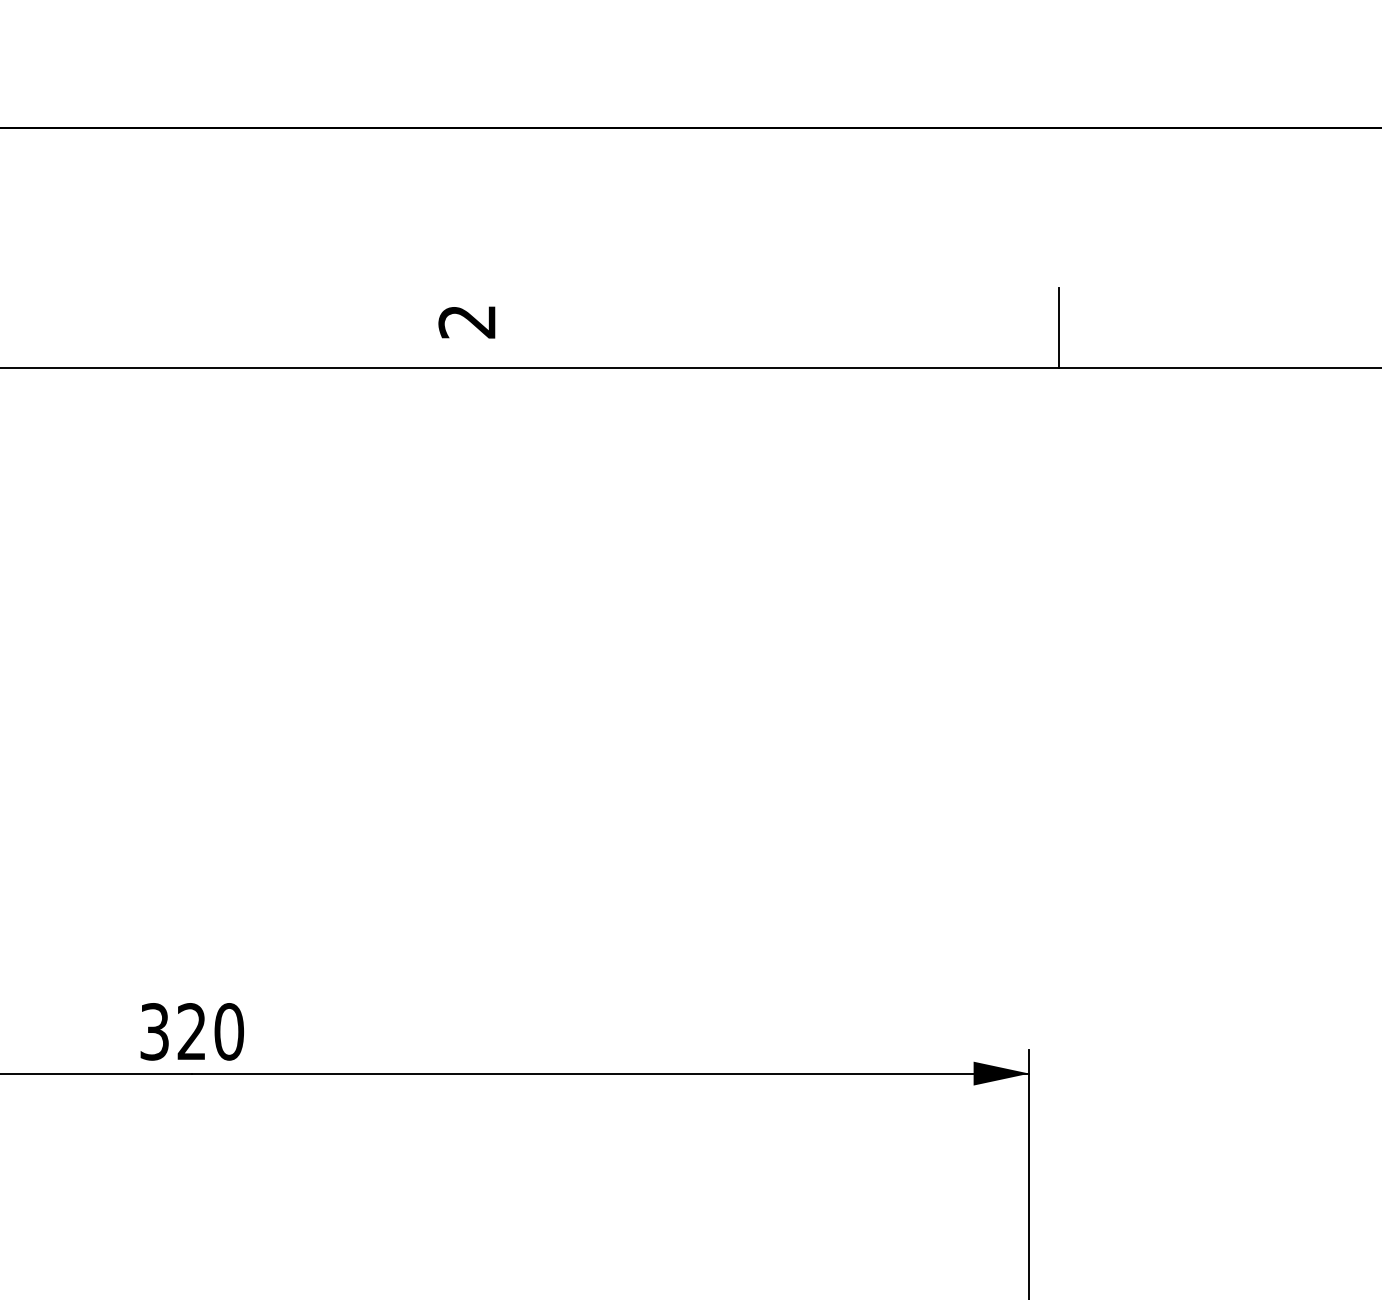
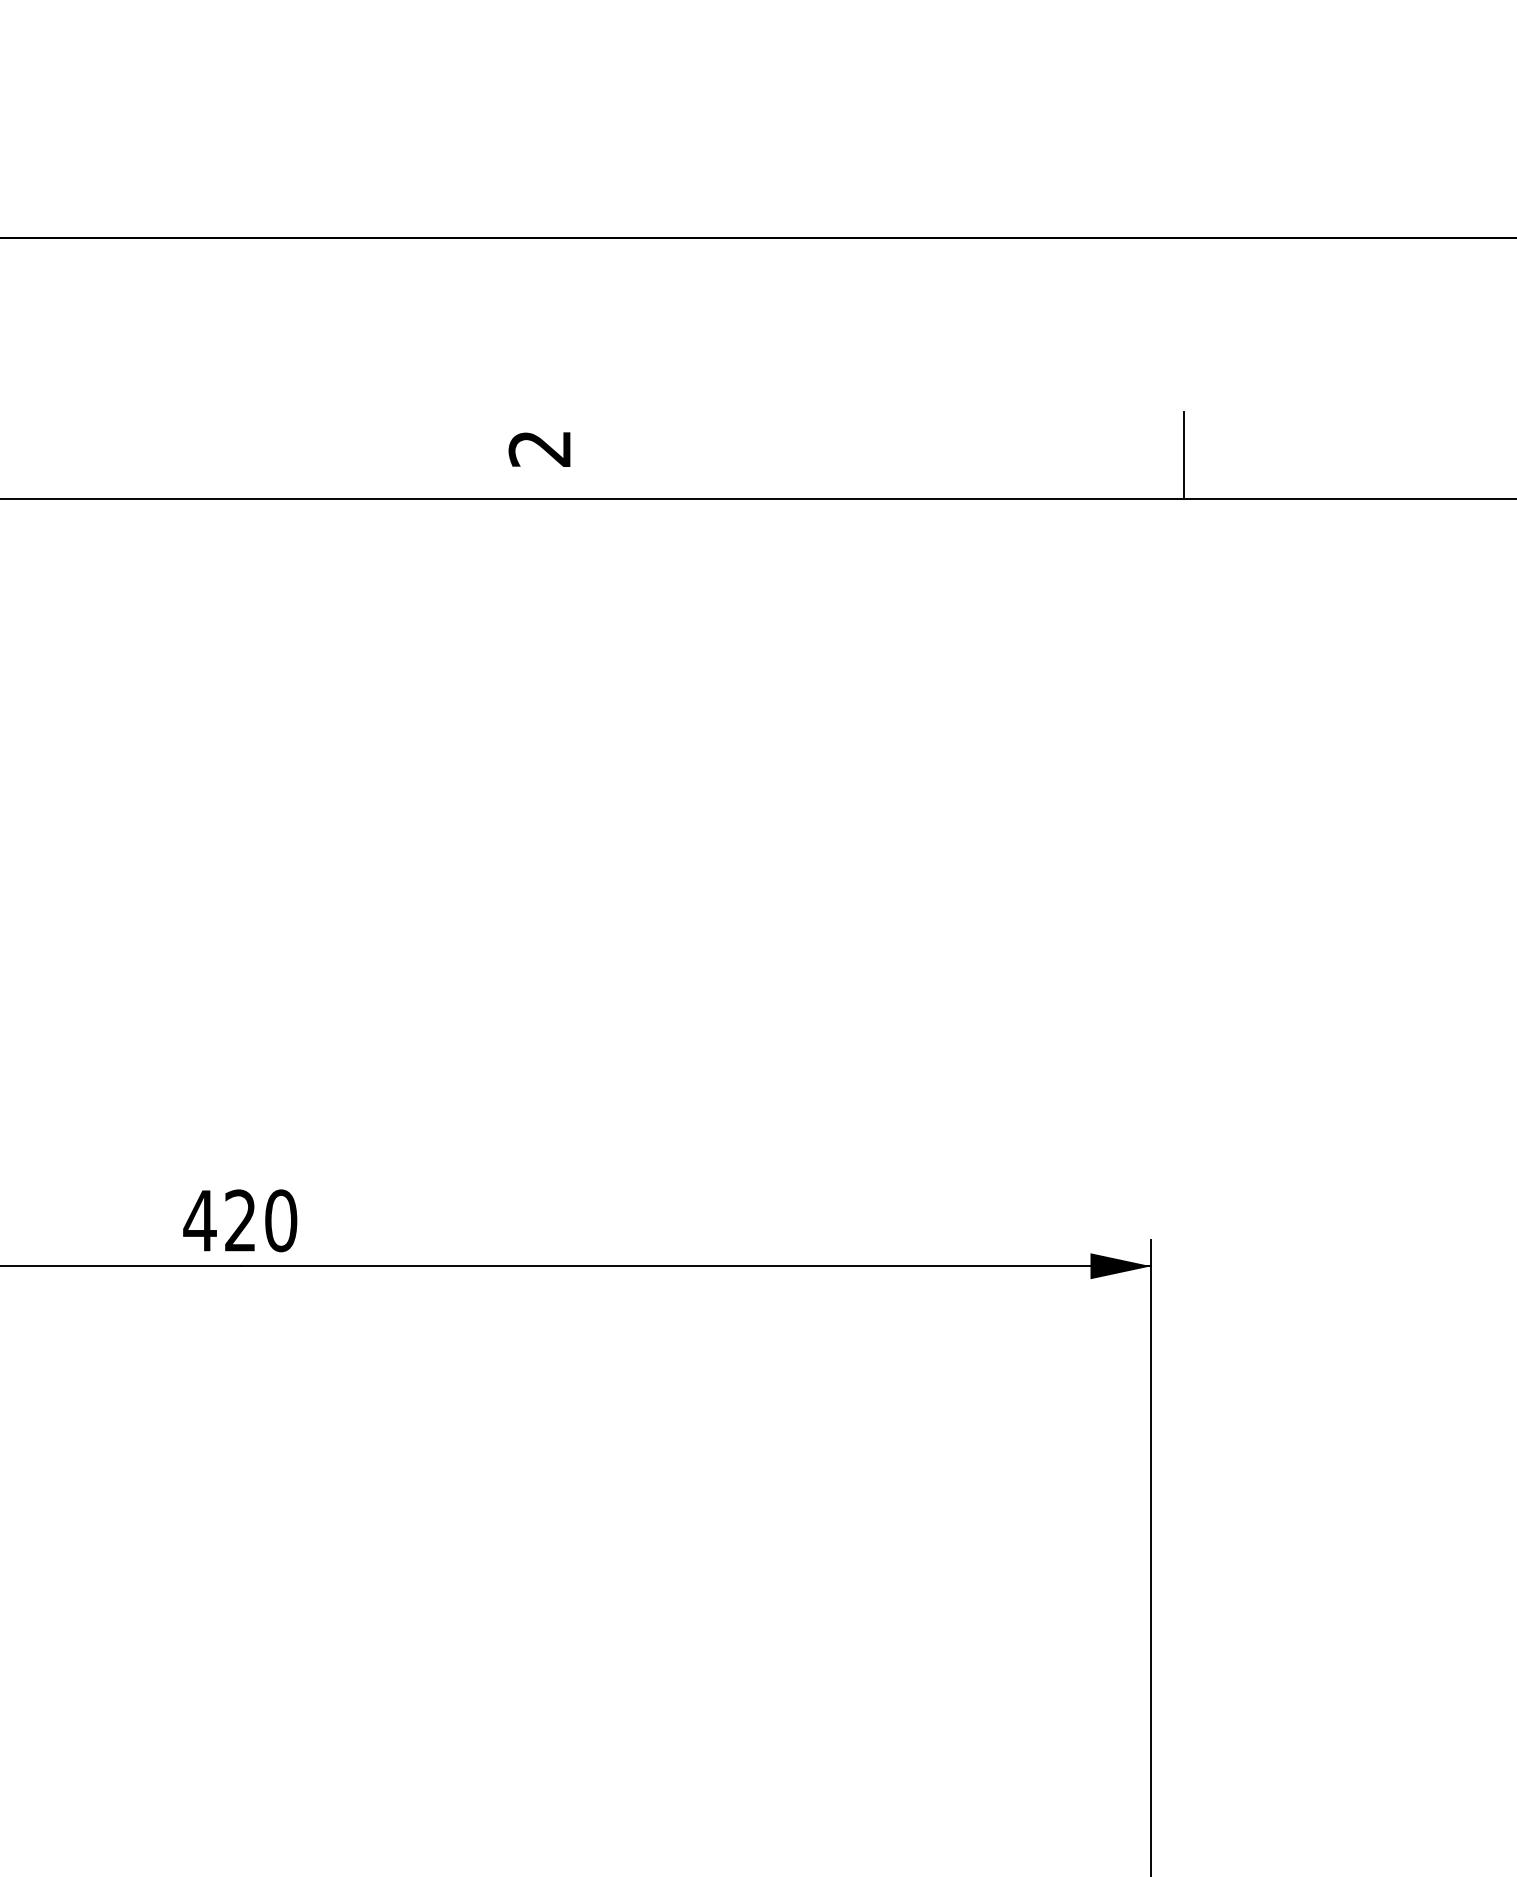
text: (154, 1031) -> (199, 1220), 320 -> 420

